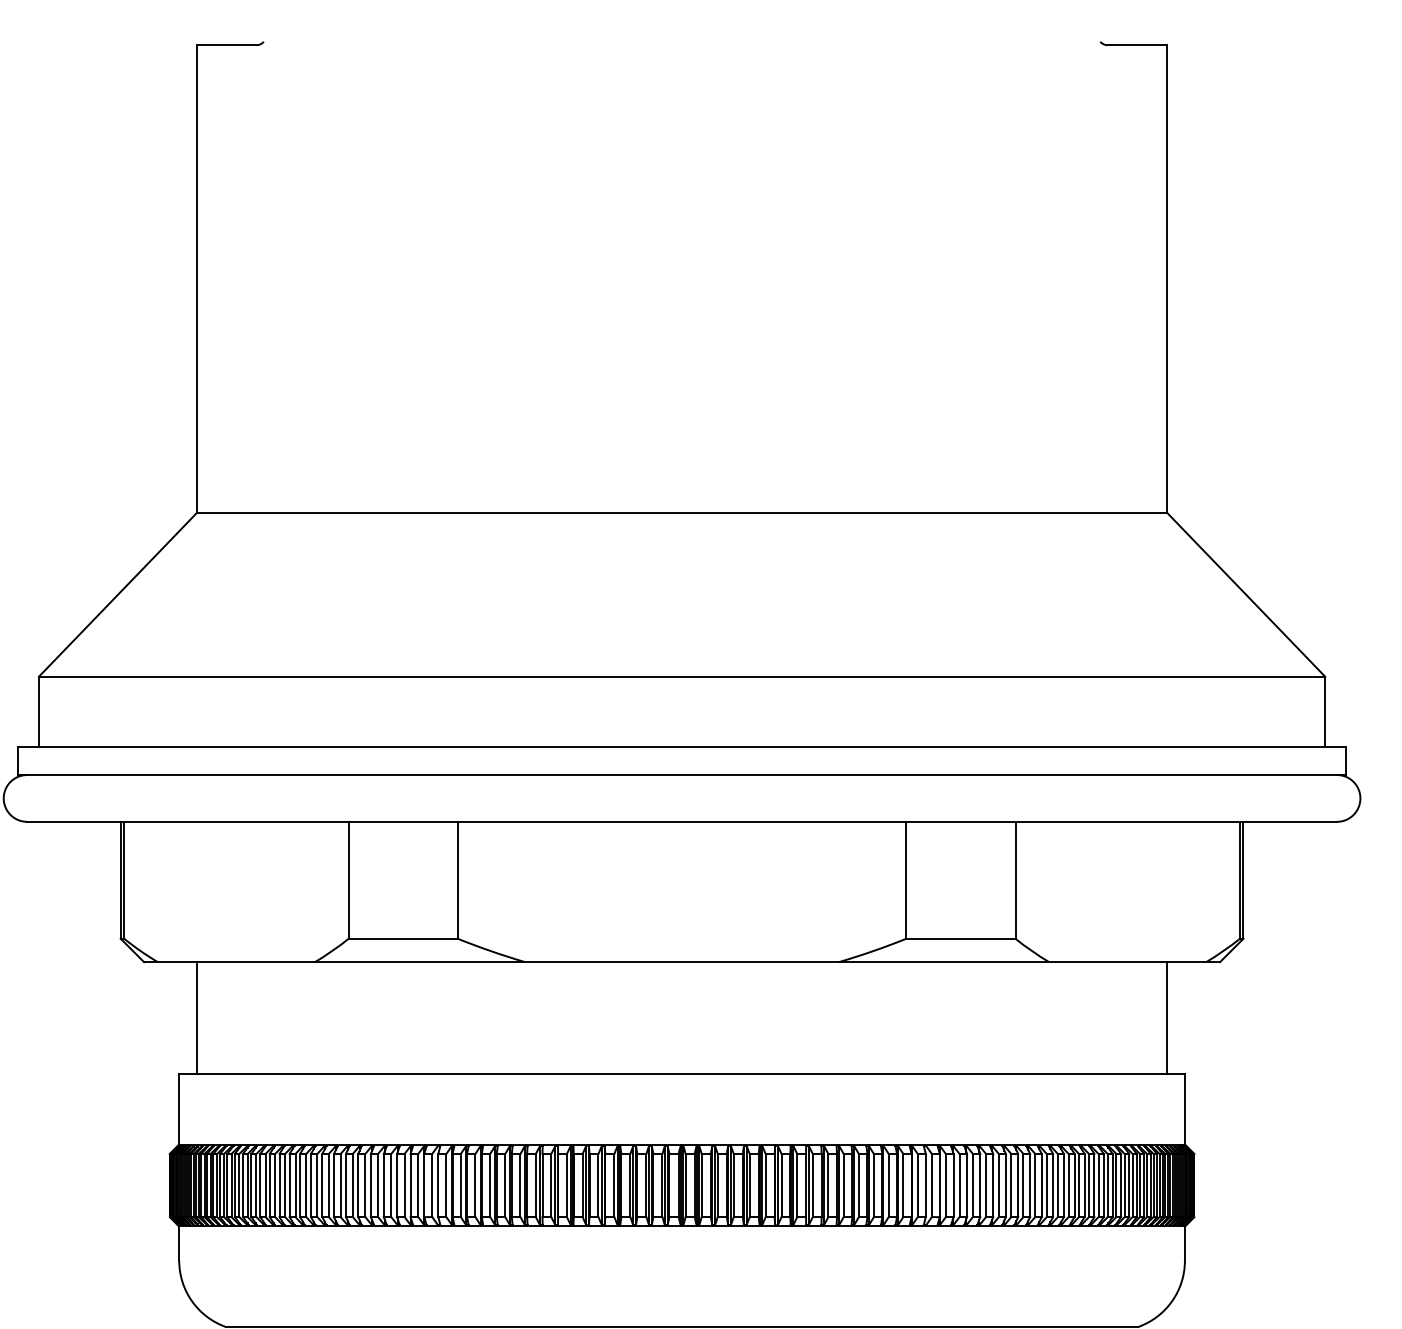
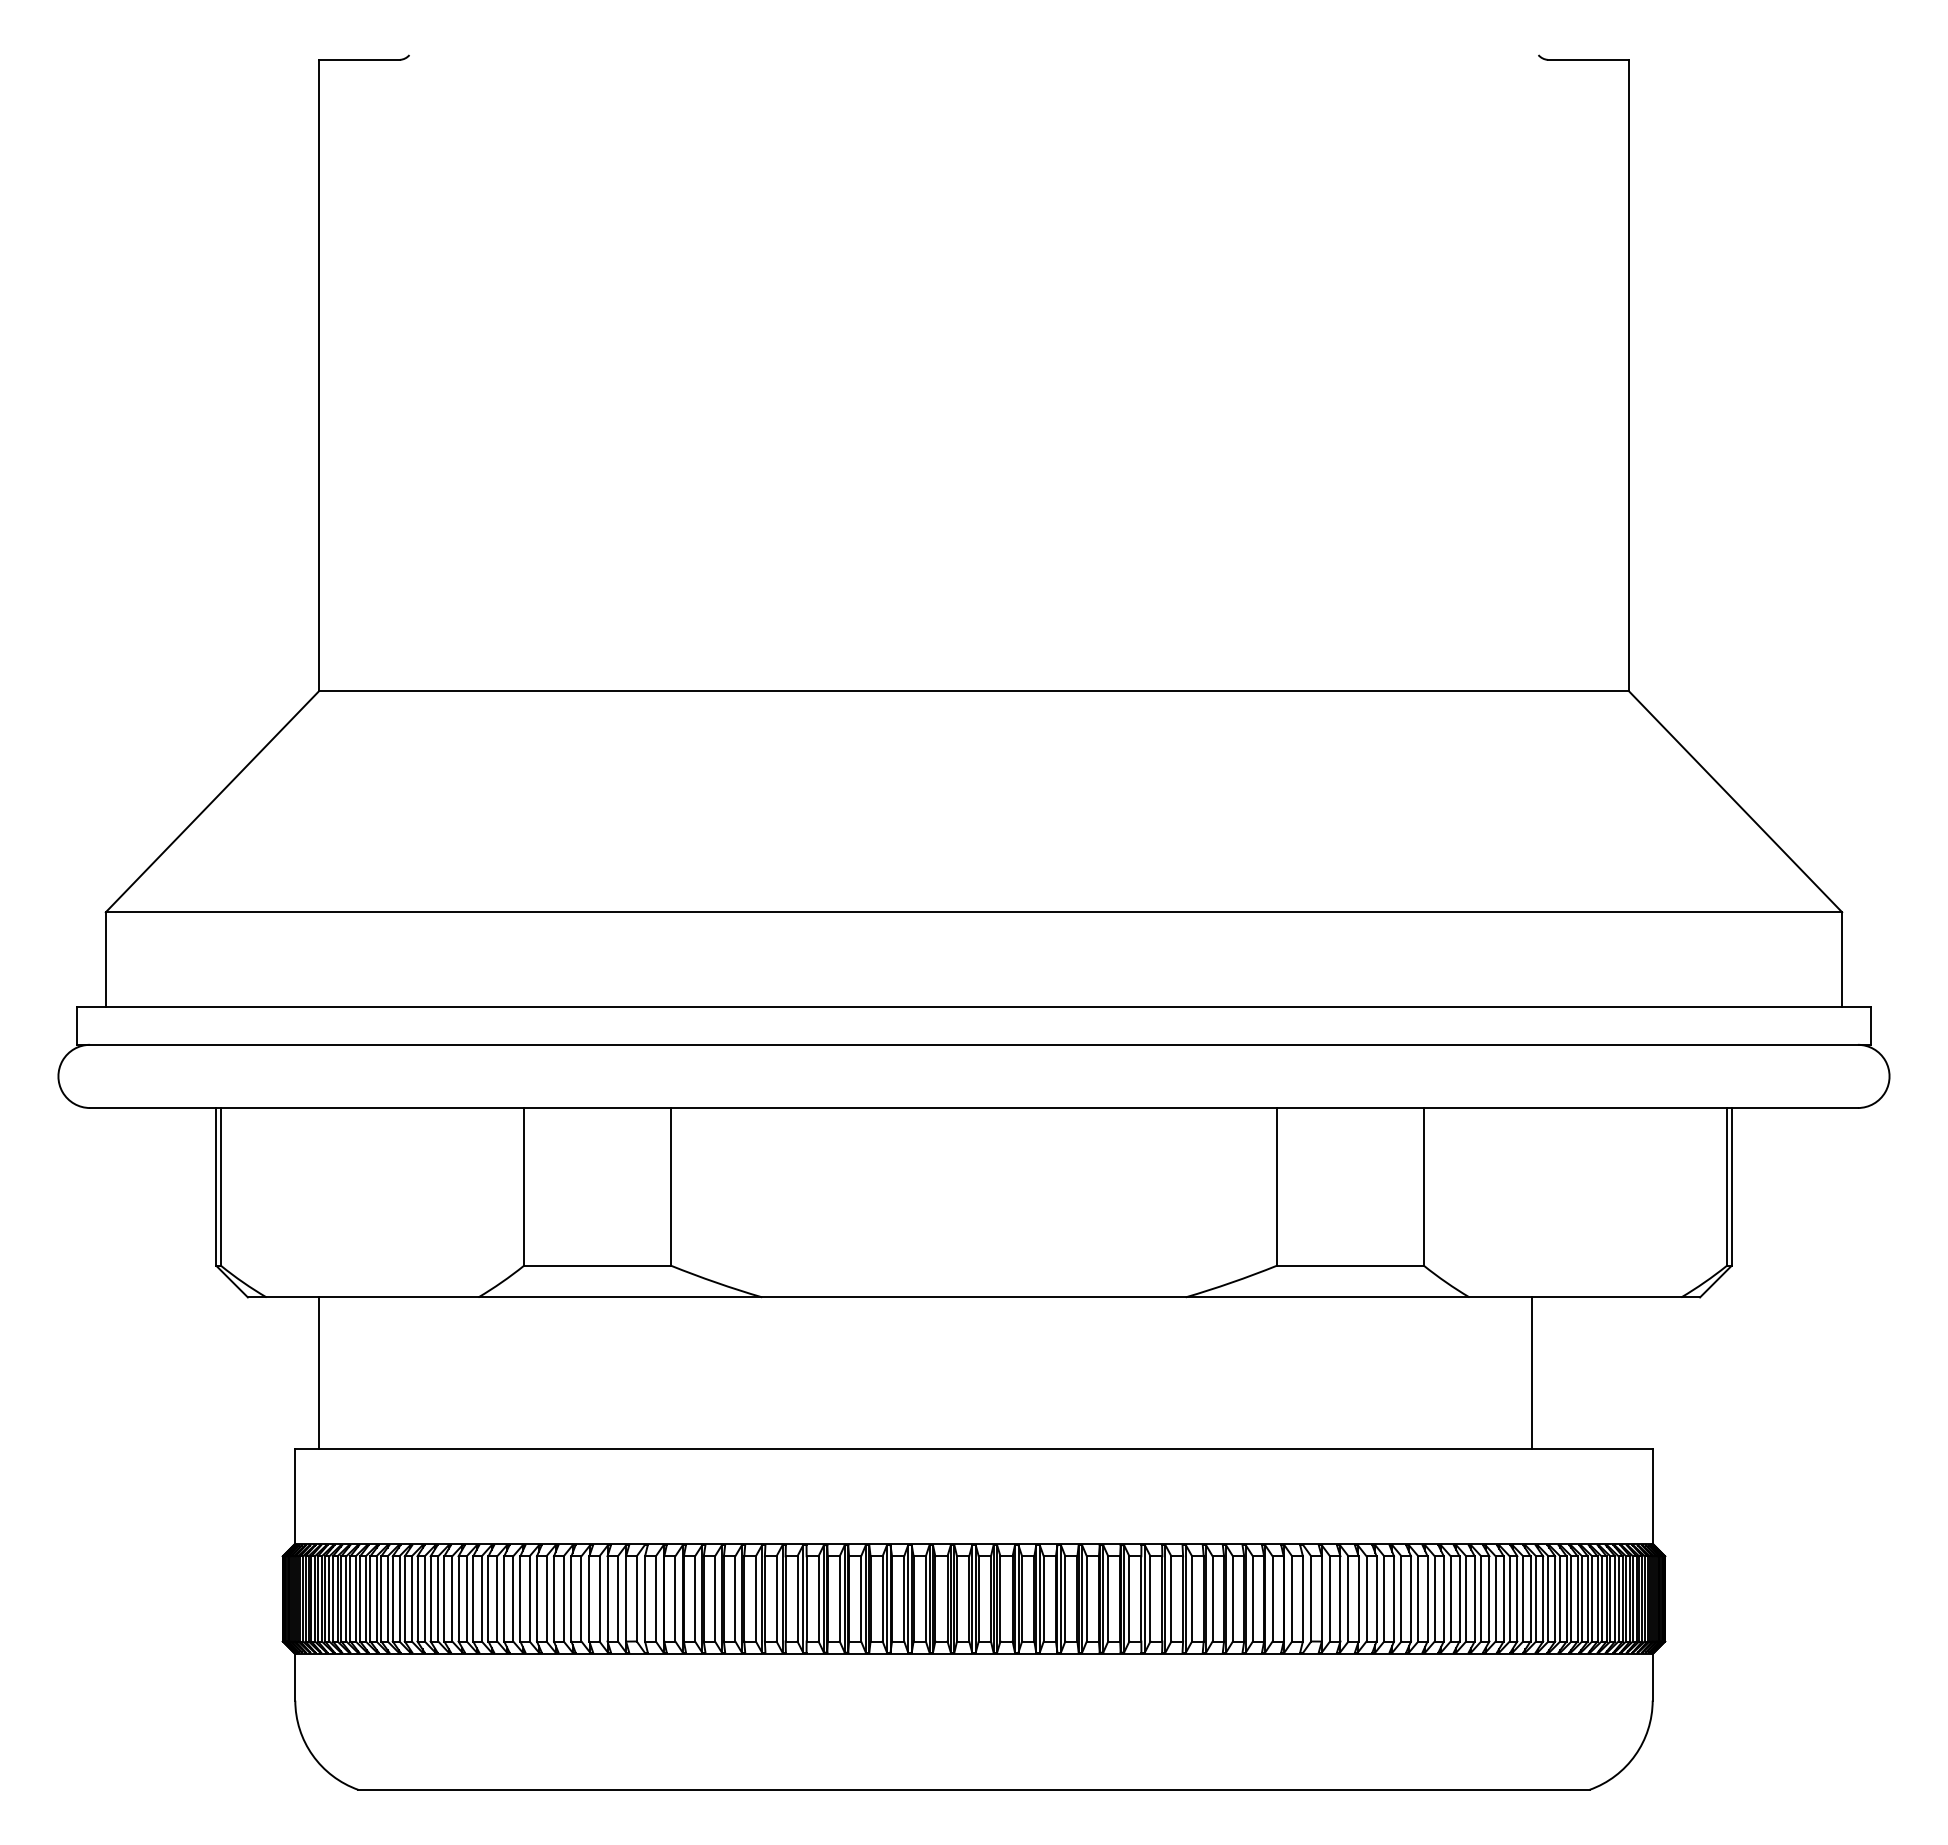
line: (1167, 1017) -> (1532, 1372), moved

